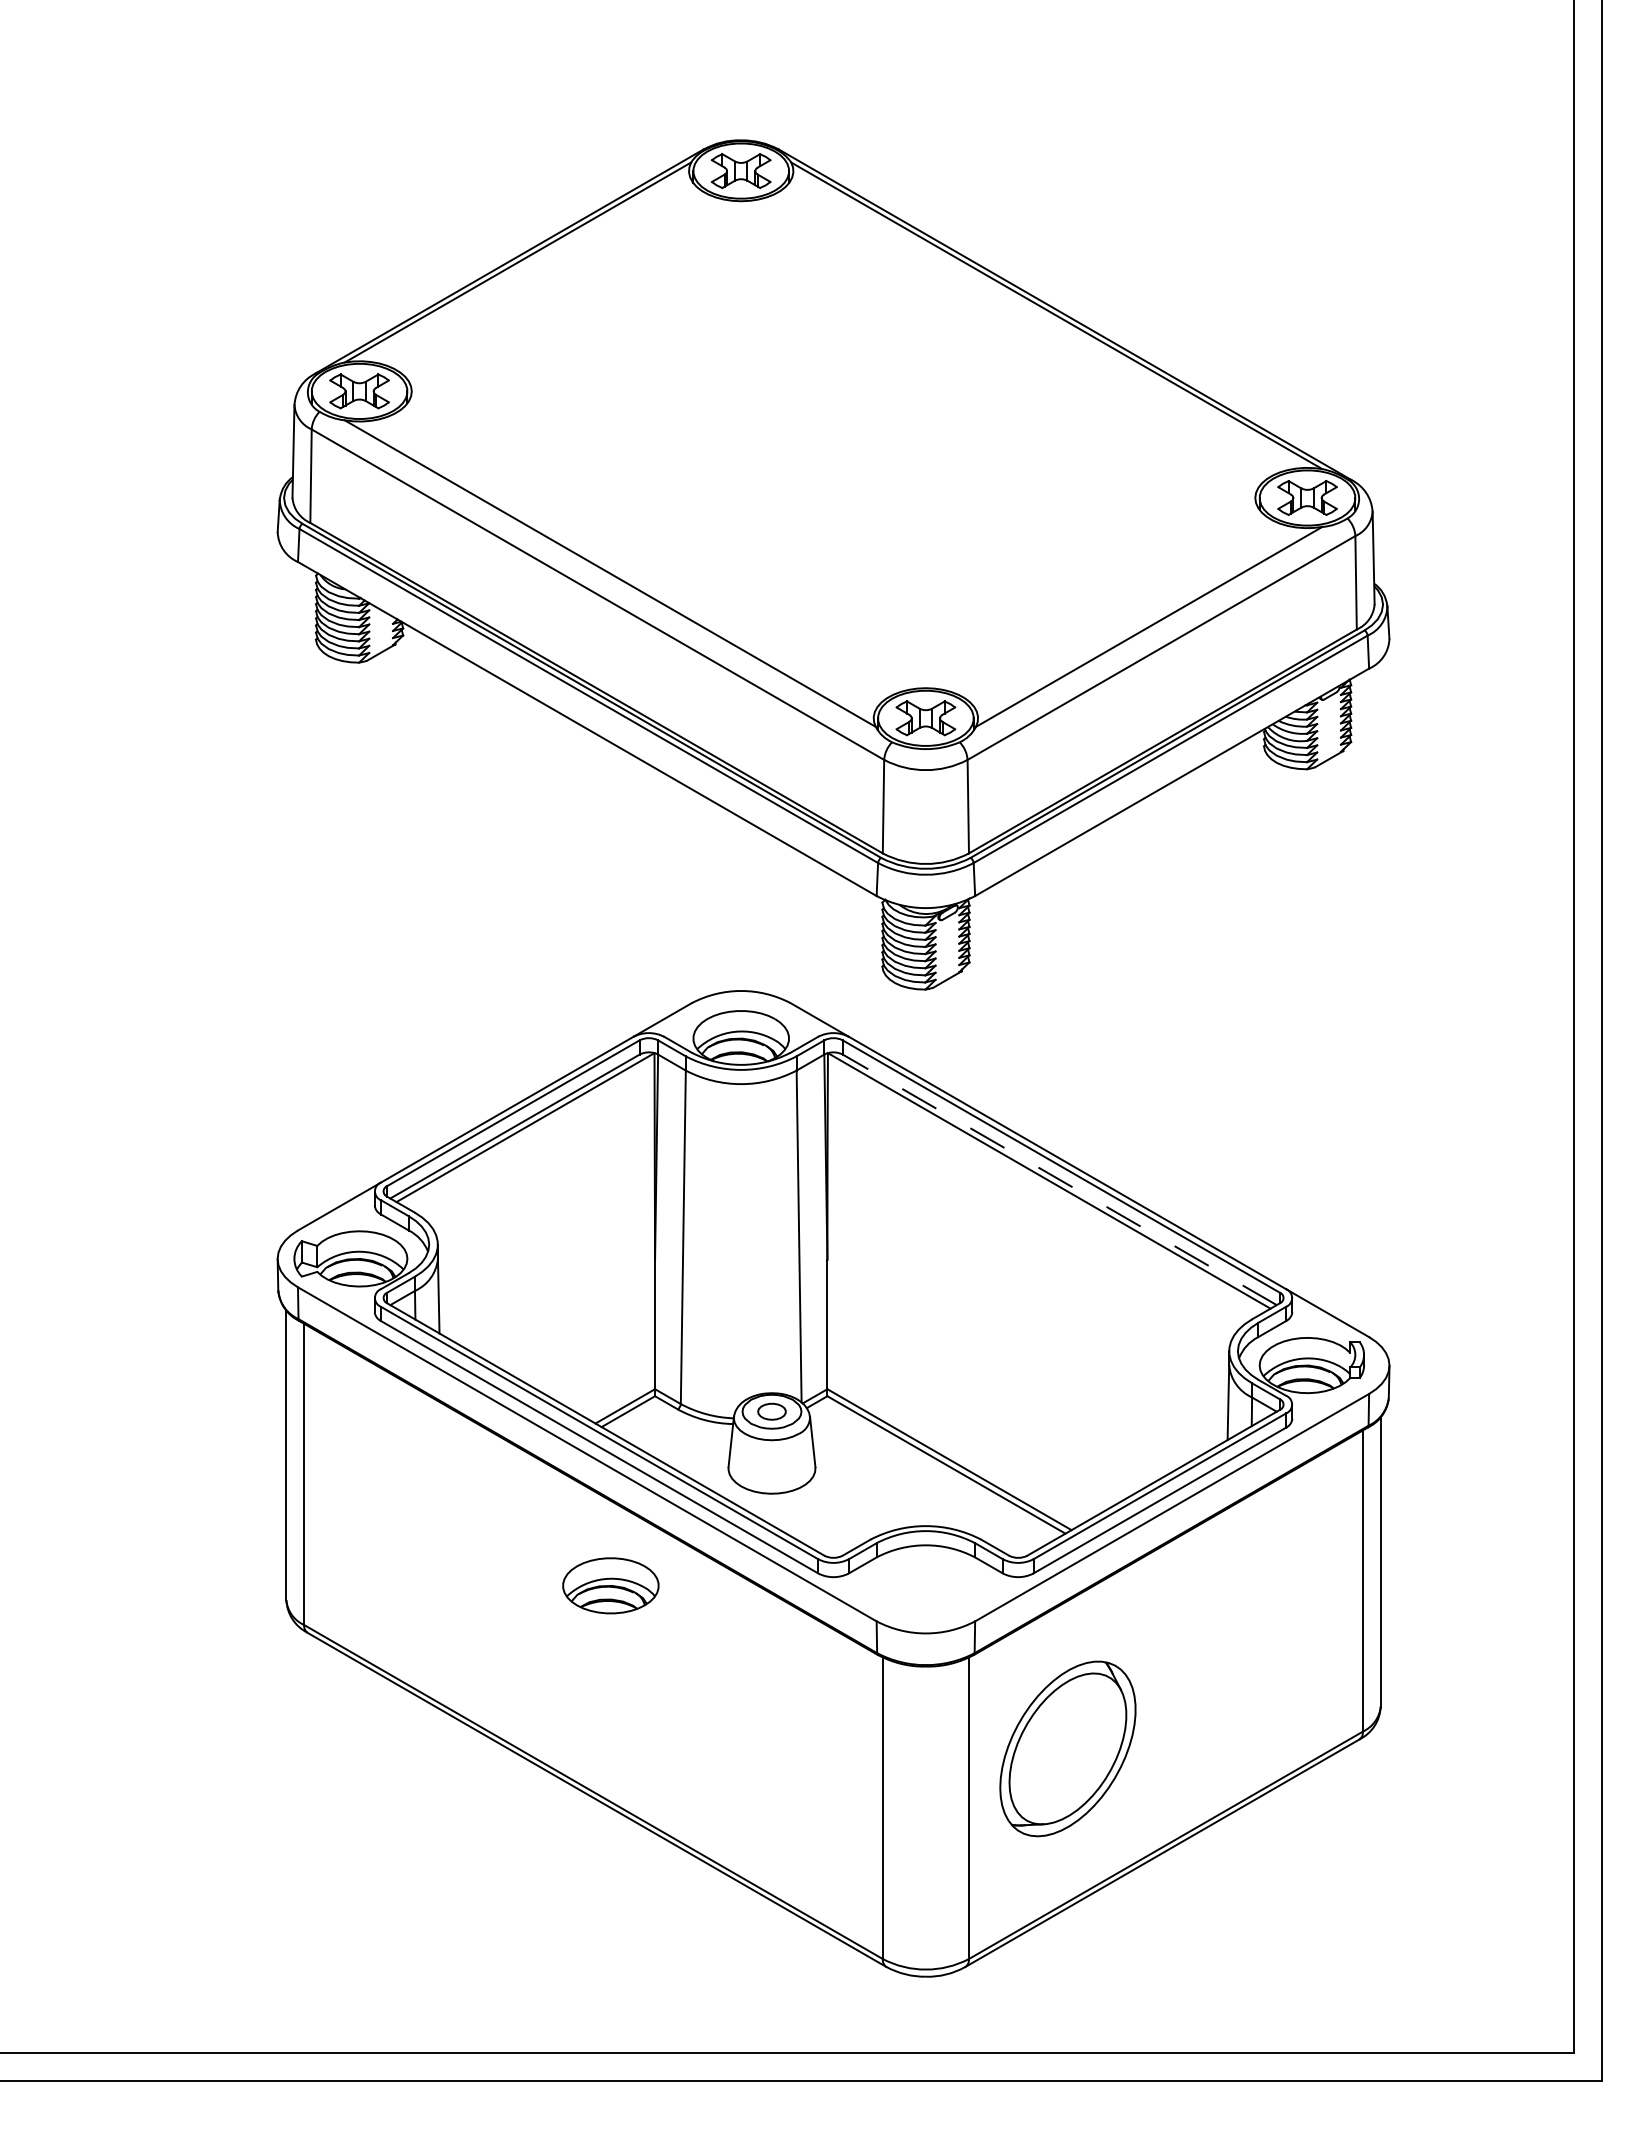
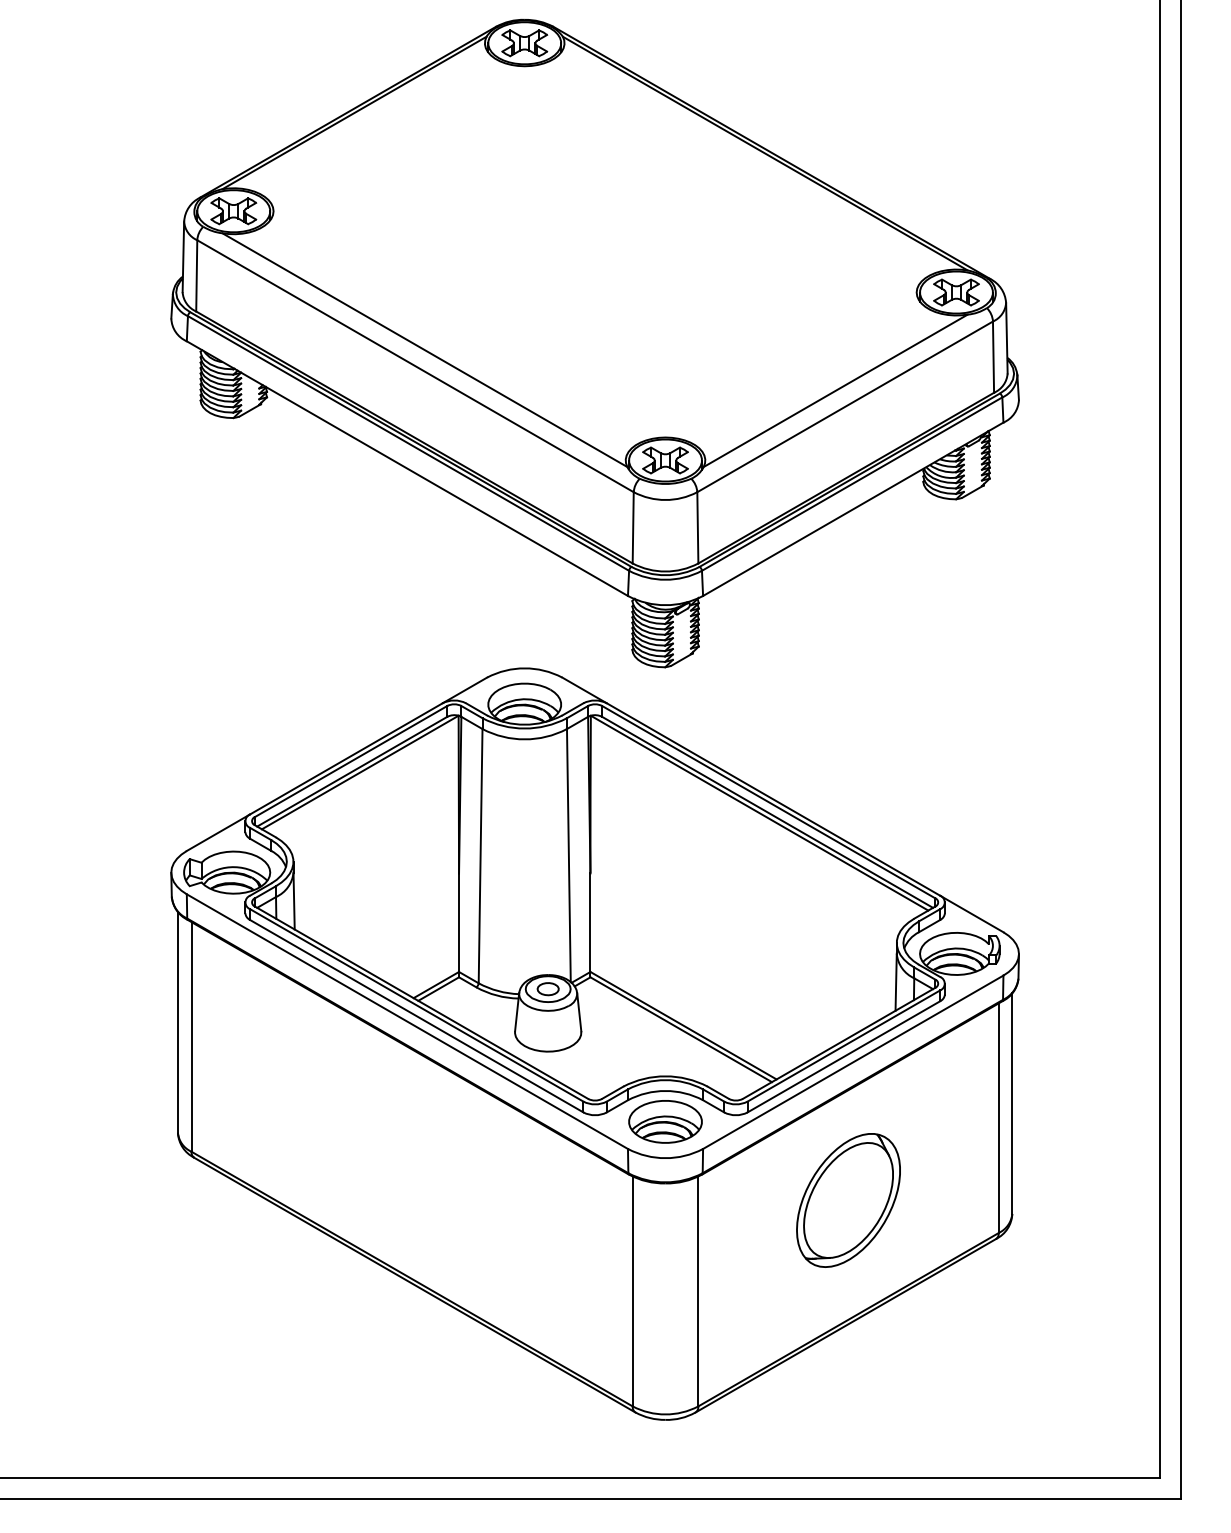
line: (1059, 1179) -> (767, 812), dashed -> solid
part: (610, 1585) -> (665, 1121), moved
part: (1067, 1748) -> (848, 1200), moved

